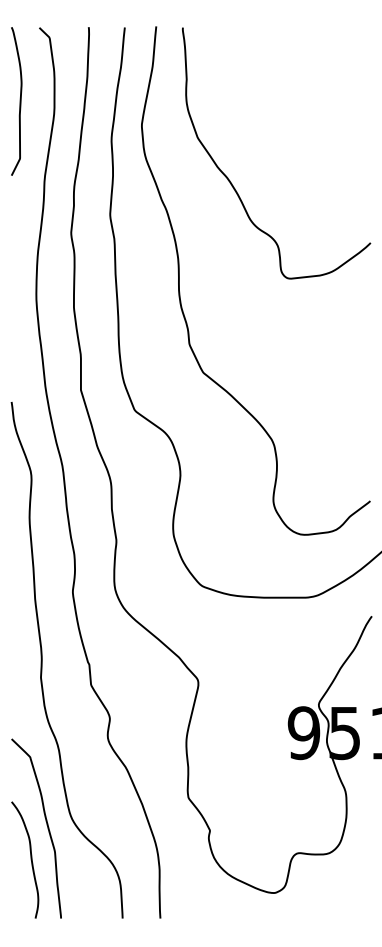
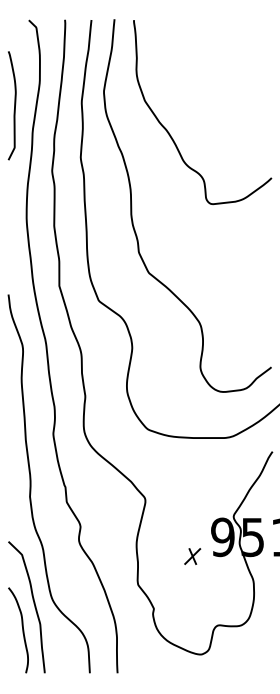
curve: (19, 101) -> (14, 105), moved
part: (262, 759) -> (192, 556), added

